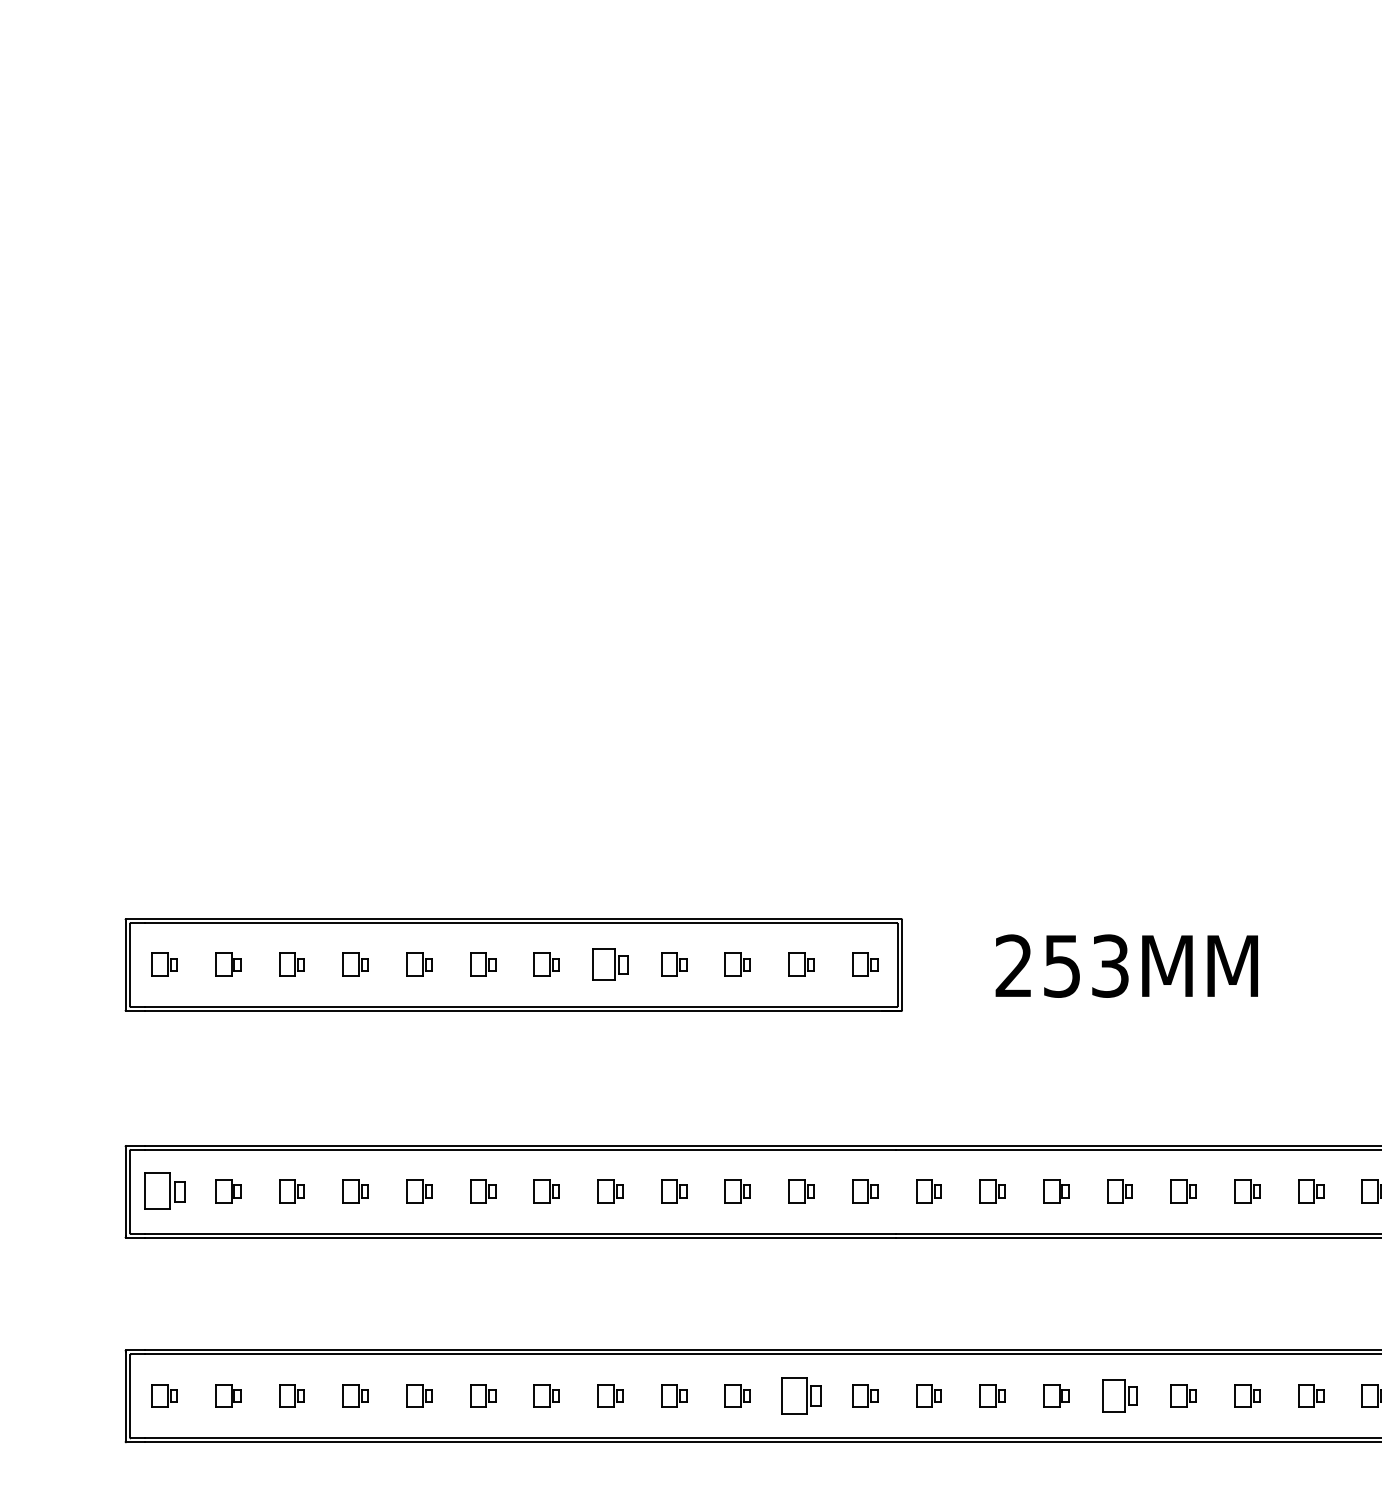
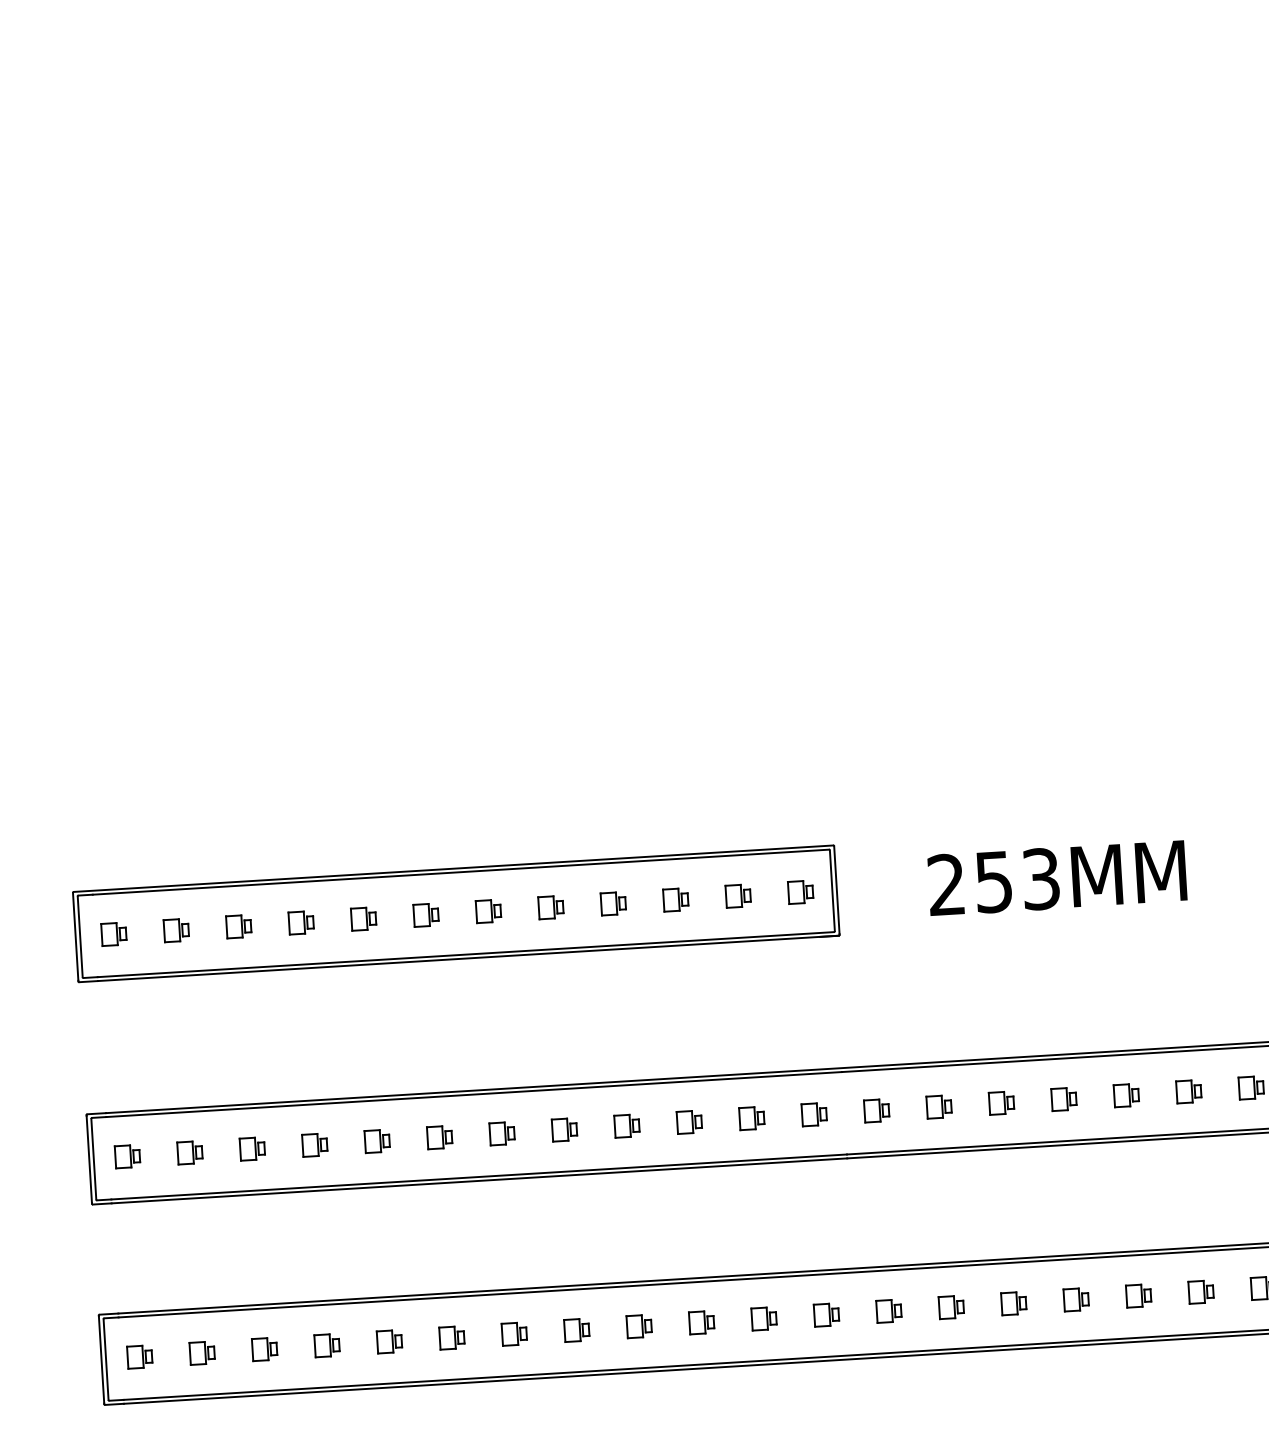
part: (610, 964) -> (551, 907), size x0.71
part: (164, 1191) -> (127, 1156), size x0.62
part: (801, 1395) -> (764, 1318), size x0.62
part: (1119, 1395) -> (1075, 1299), size x0.71

